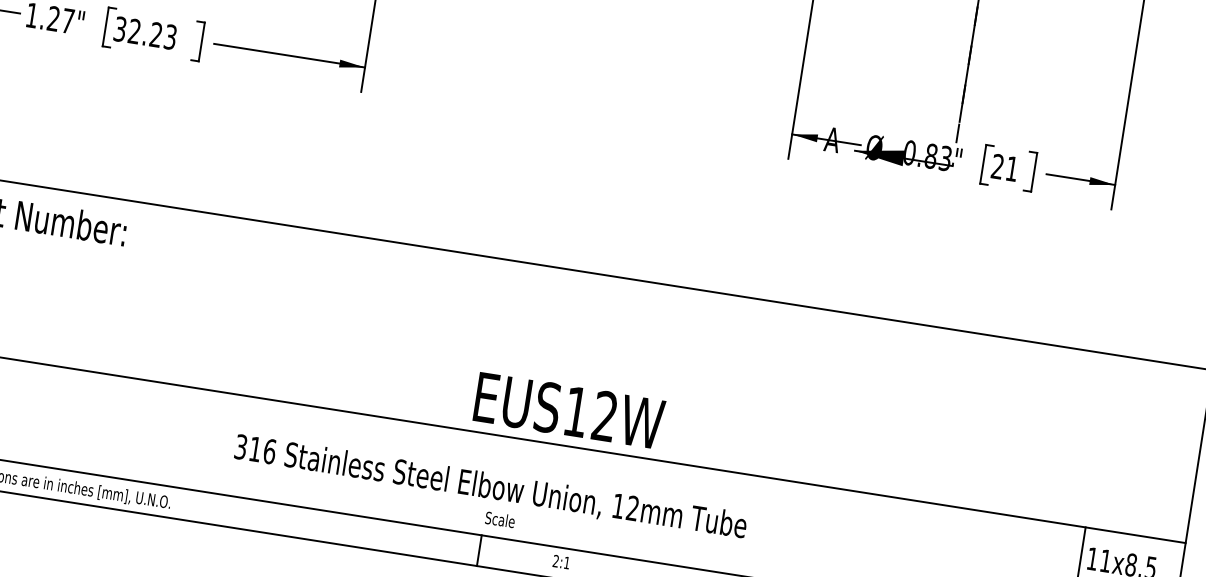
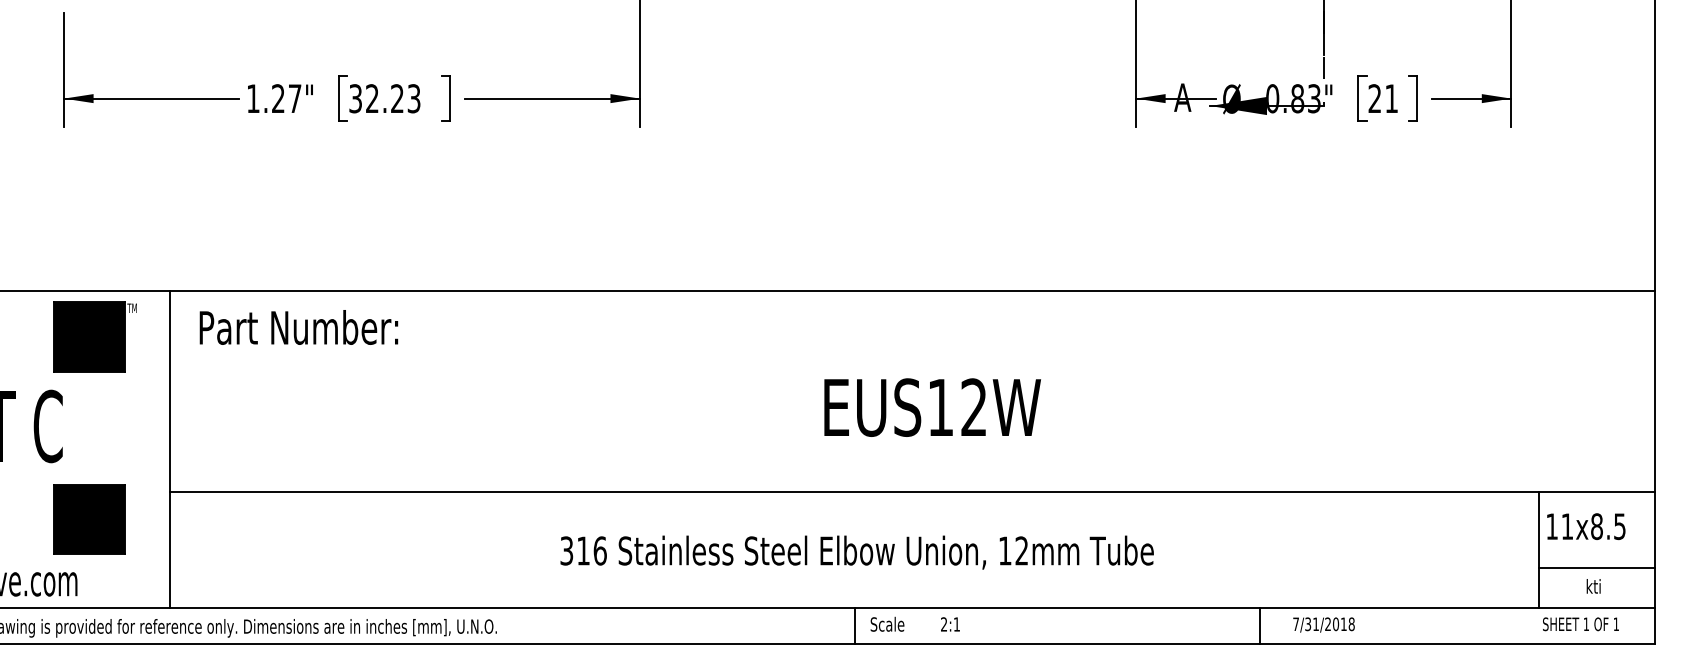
text: (569, 410) -> (932, 407), moved
text: (500, 519) -> (887, 623), moved

